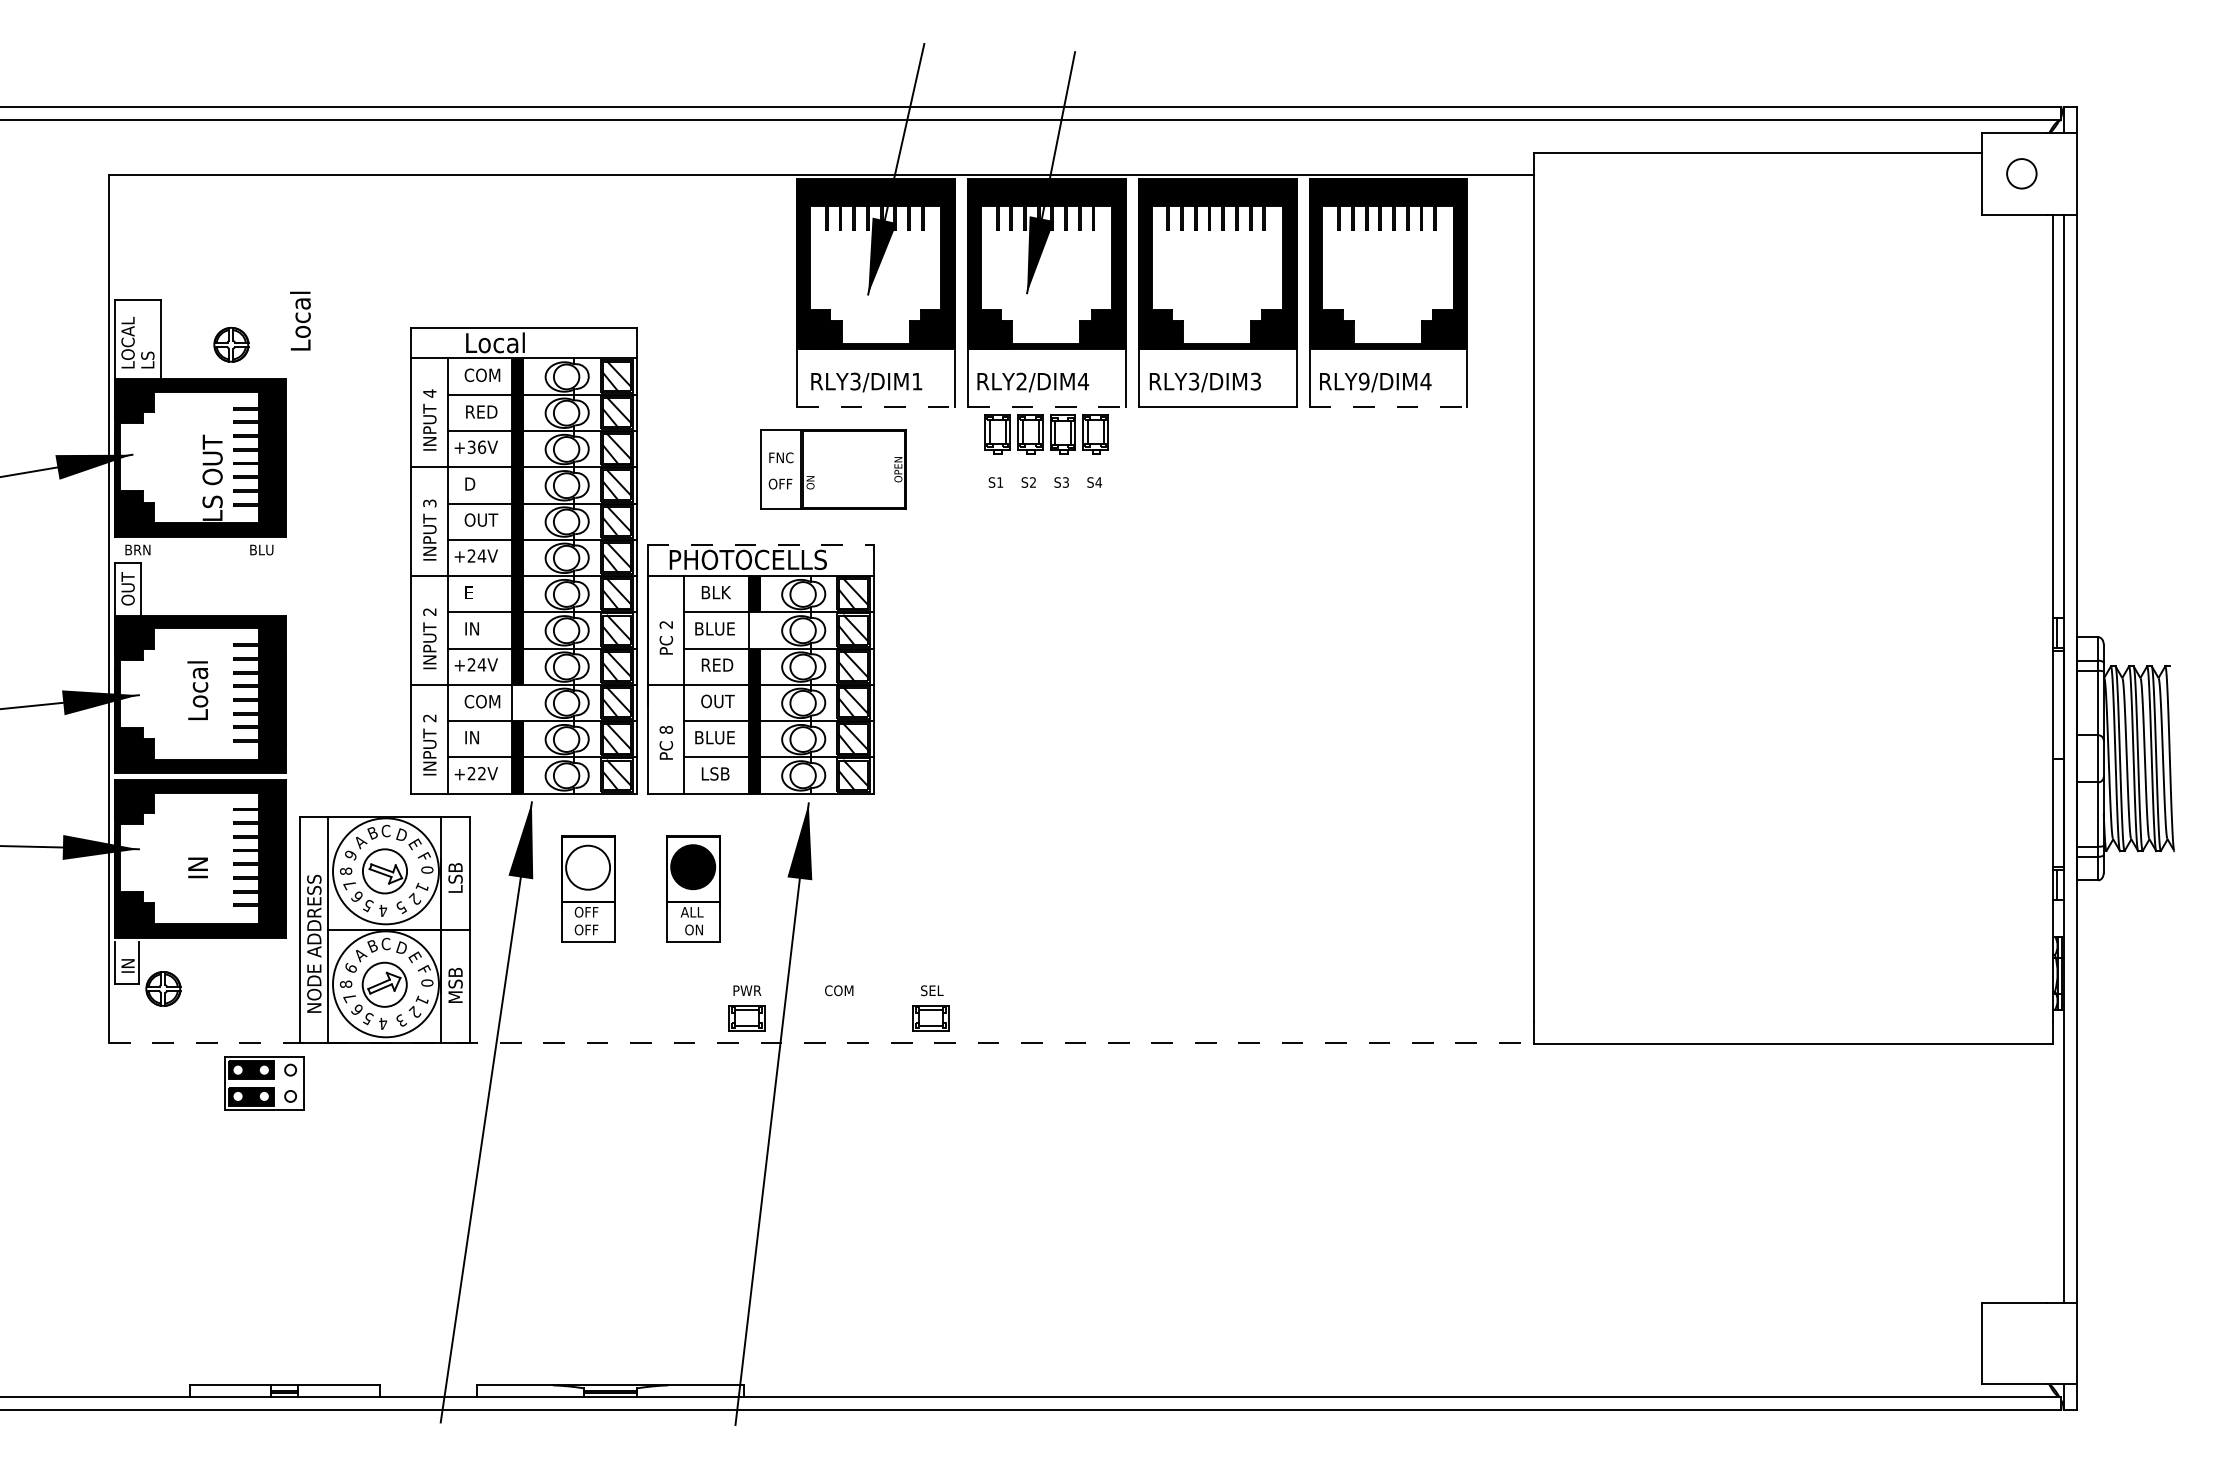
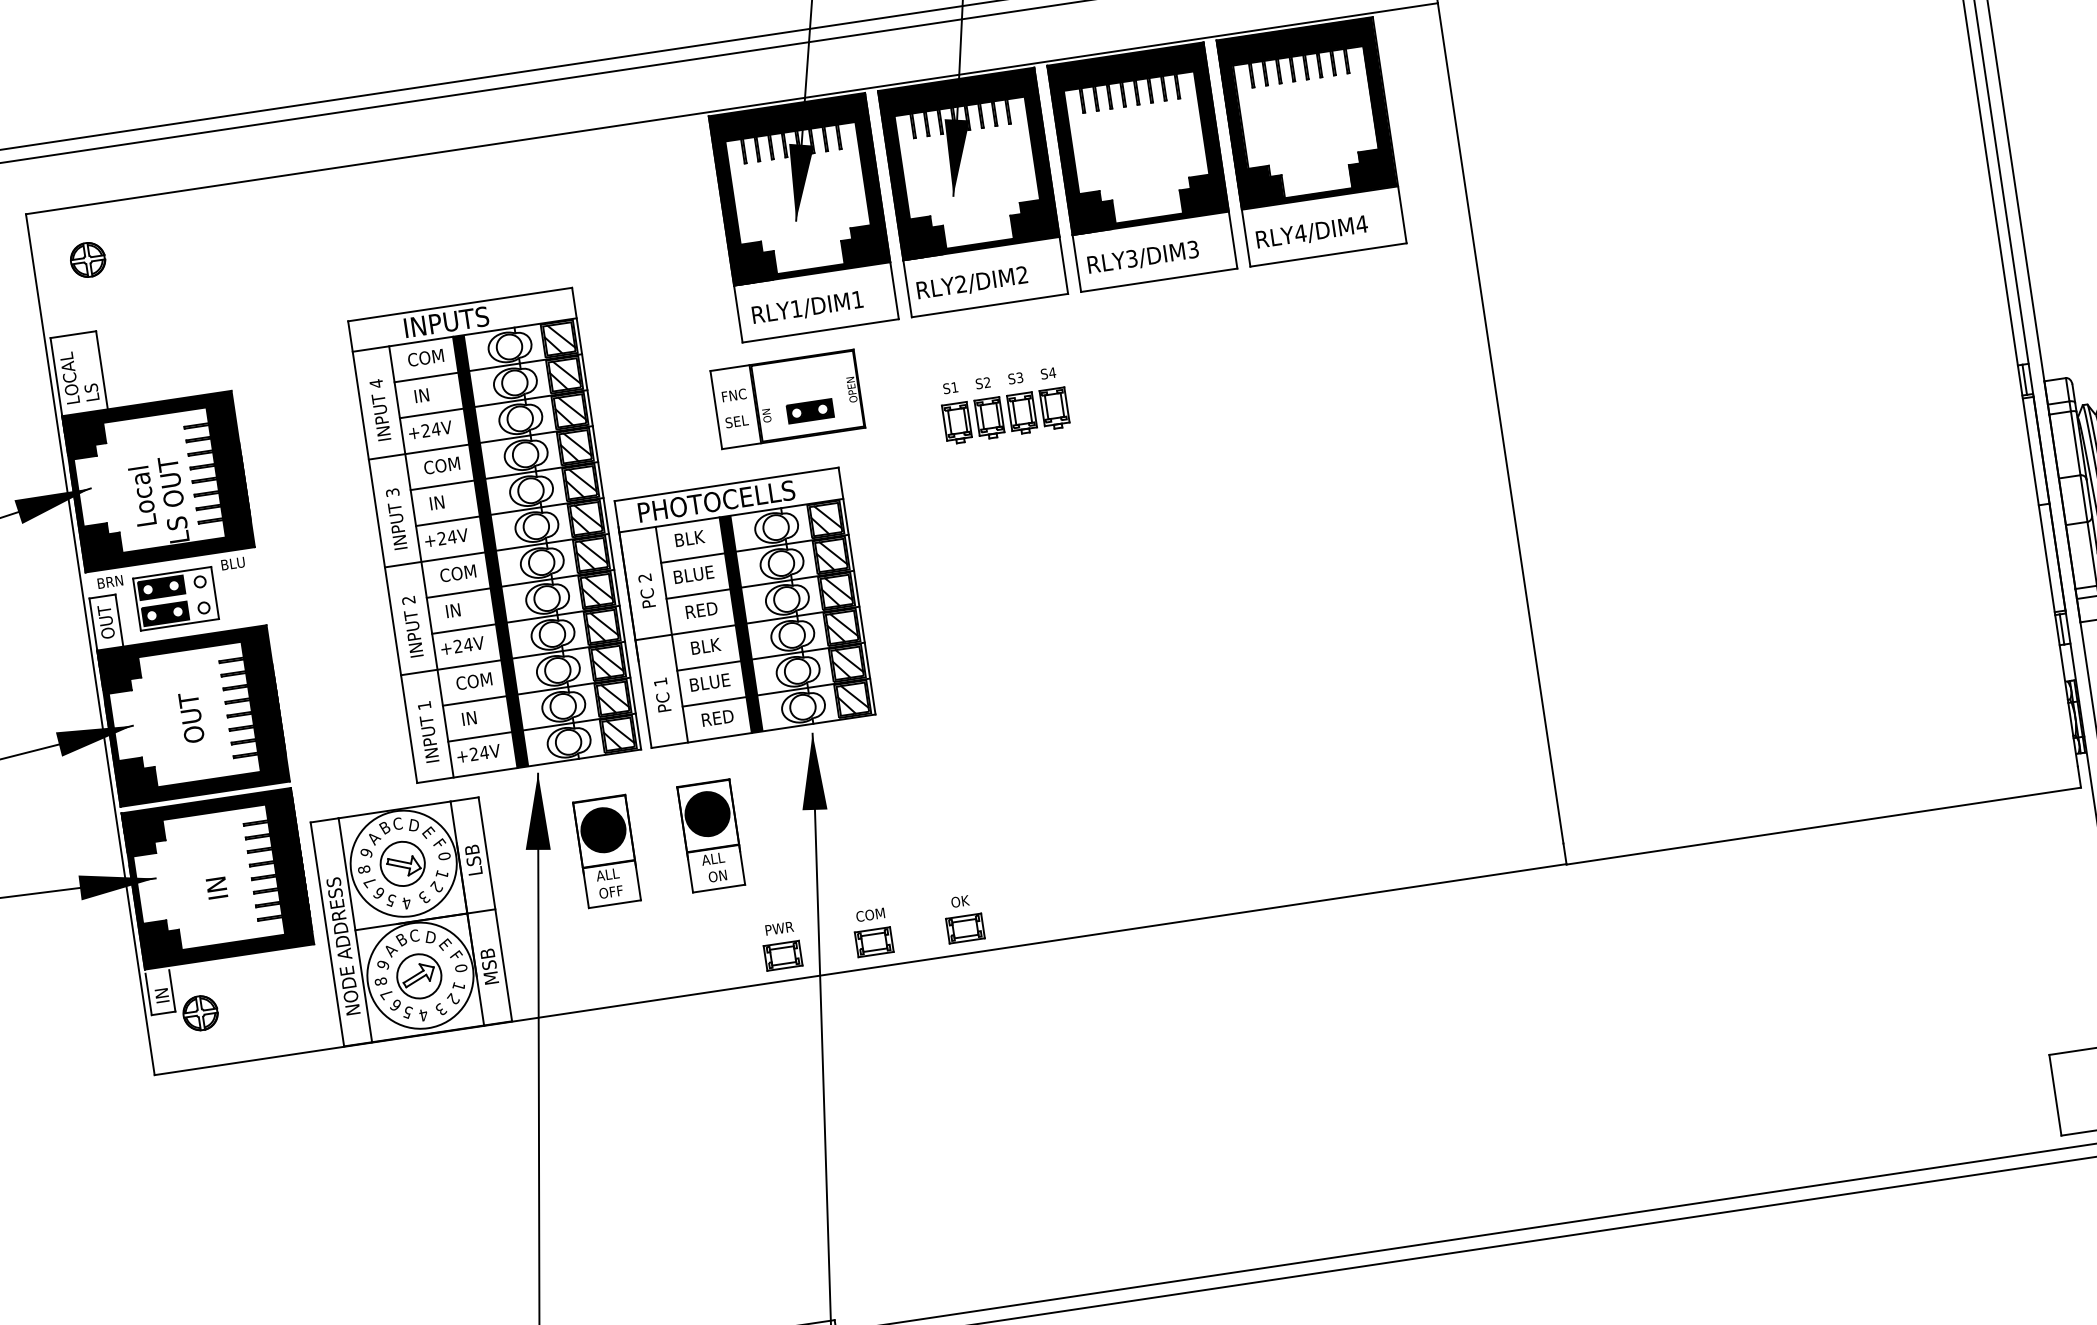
text: (300, 320) -> (142, 495), moved
text: (509, 342) -> (447, 321), Local -> INPUTS
part: (231, 344) -> (88, 259), moved
text: (855, 381) -> (796, 308), RLY3/DIM1 -> RLY1/DIM1
text: (1083, 381) -> (1022, 275), RLY2/DIM4 -> RLY2/DIM2
text: (1363, 381) -> (1299, 233), RLY9/DIM4 -> RLY4/DIM4
line: (876, 406) -> (820, 330), dashed -> solid
line: (1046, 406) -> (989, 305), dashed -> solid
line: (1388, 406) -> (1328, 254), dashed -> solid
text: (482, 411) -> (431, 393), RED -> IN
part: (1046, 434) -> (1006, 416), moved
text: (476, 447) -> (430, 430), +36V -> +24V
text: (482, 483) -> (441, 465), D -> COM
text: (780, 483) -> (737, 420), OFF -> SEL
part: (854, 484) -> (810, 410), added
text: (481, 519) -> (446, 500), OUT -> IN
line: (760, 544) -> (726, 484), dashed -> solid
text: (482, 592) -> (458, 573), E -> COM
fill: (754, 630) -> (733, 570), added
text: (197, 690) -> (190, 712), Local -> OUT
text: (717, 701) -> (707, 646), OUT -> BLK
fill: (518, 702) -> (510, 676), added
text: (429, 718) -> (424, 705), 2 -> 1
text: (666, 729) -> (660, 681), 8 -> 1
text: (481, 773) -> (483, 752), +22V -> +24V
text: (718, 773) -> (718, 717), LSB -> RED
fill: (588, 867) -> (603, 829), added
text: (401, 909) -> (424, 899), 5 -> 3
text: (586, 911) -> (608, 873), OFF -> ALL
text: (350, 968) -> (382, 965), 6 -> 9
text: (931, 990) -> (961, 901), SEL -> OK
part: (838, 1018) -> (873, 942), added
line: (821, 1043) -> (860, 969), dashed -> solid
part: (264, 1083) -> (176, 599), moved

